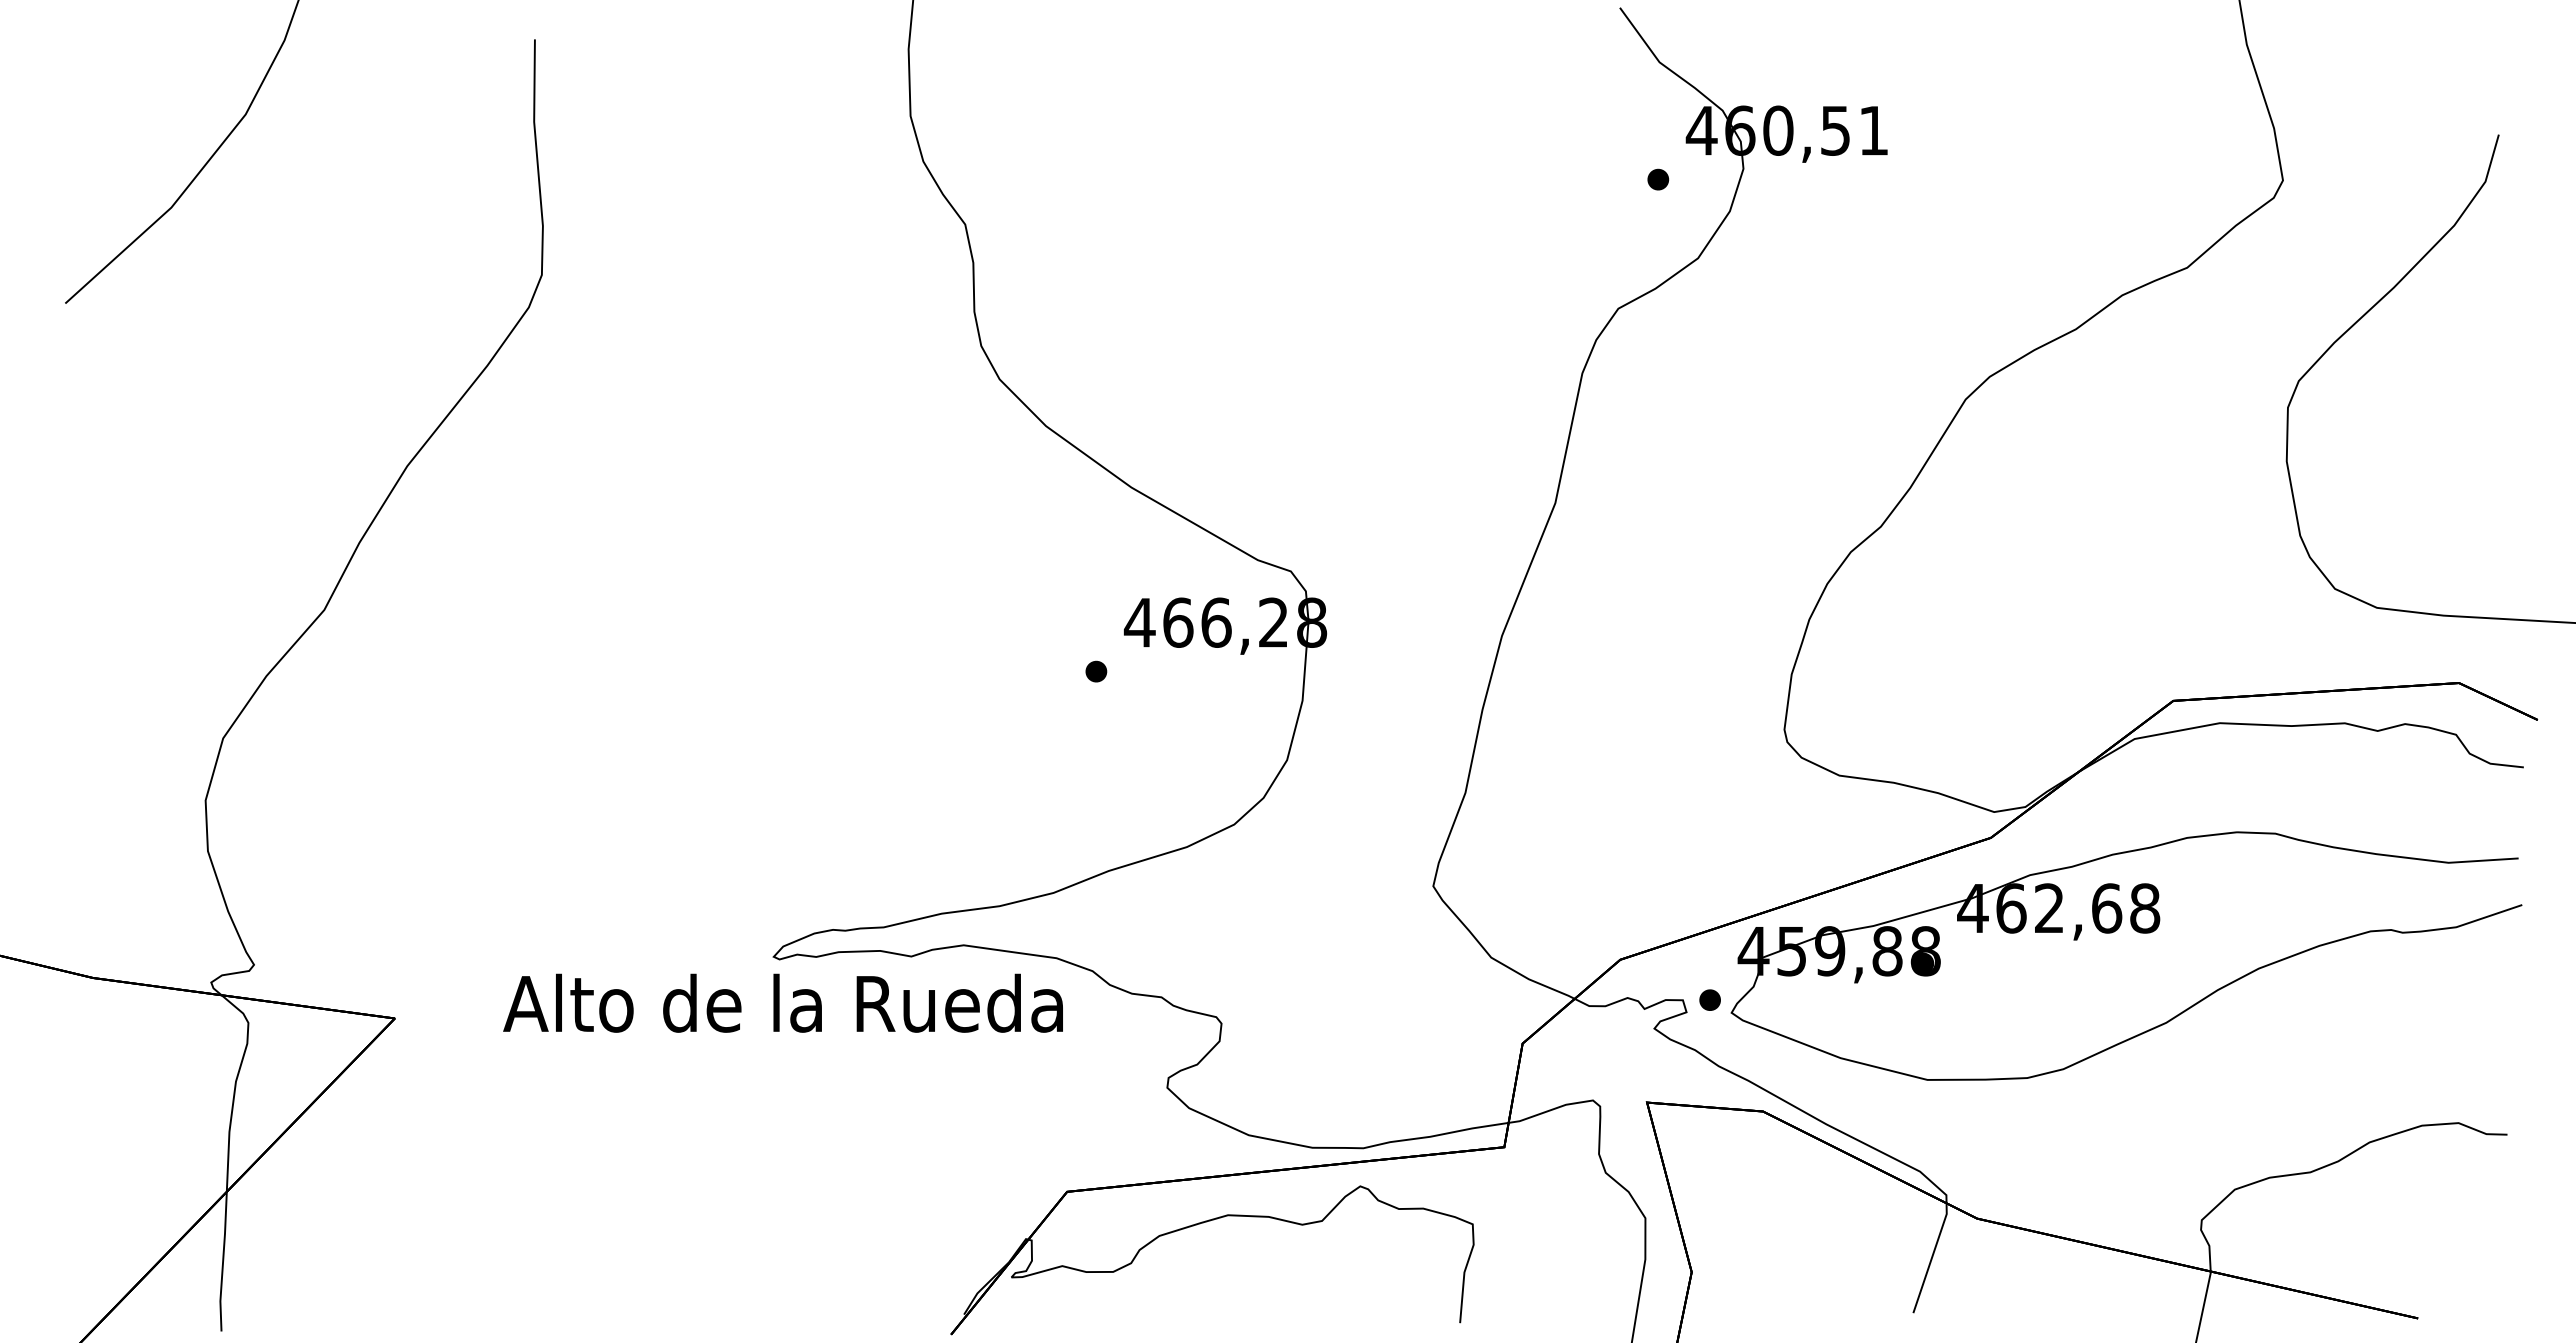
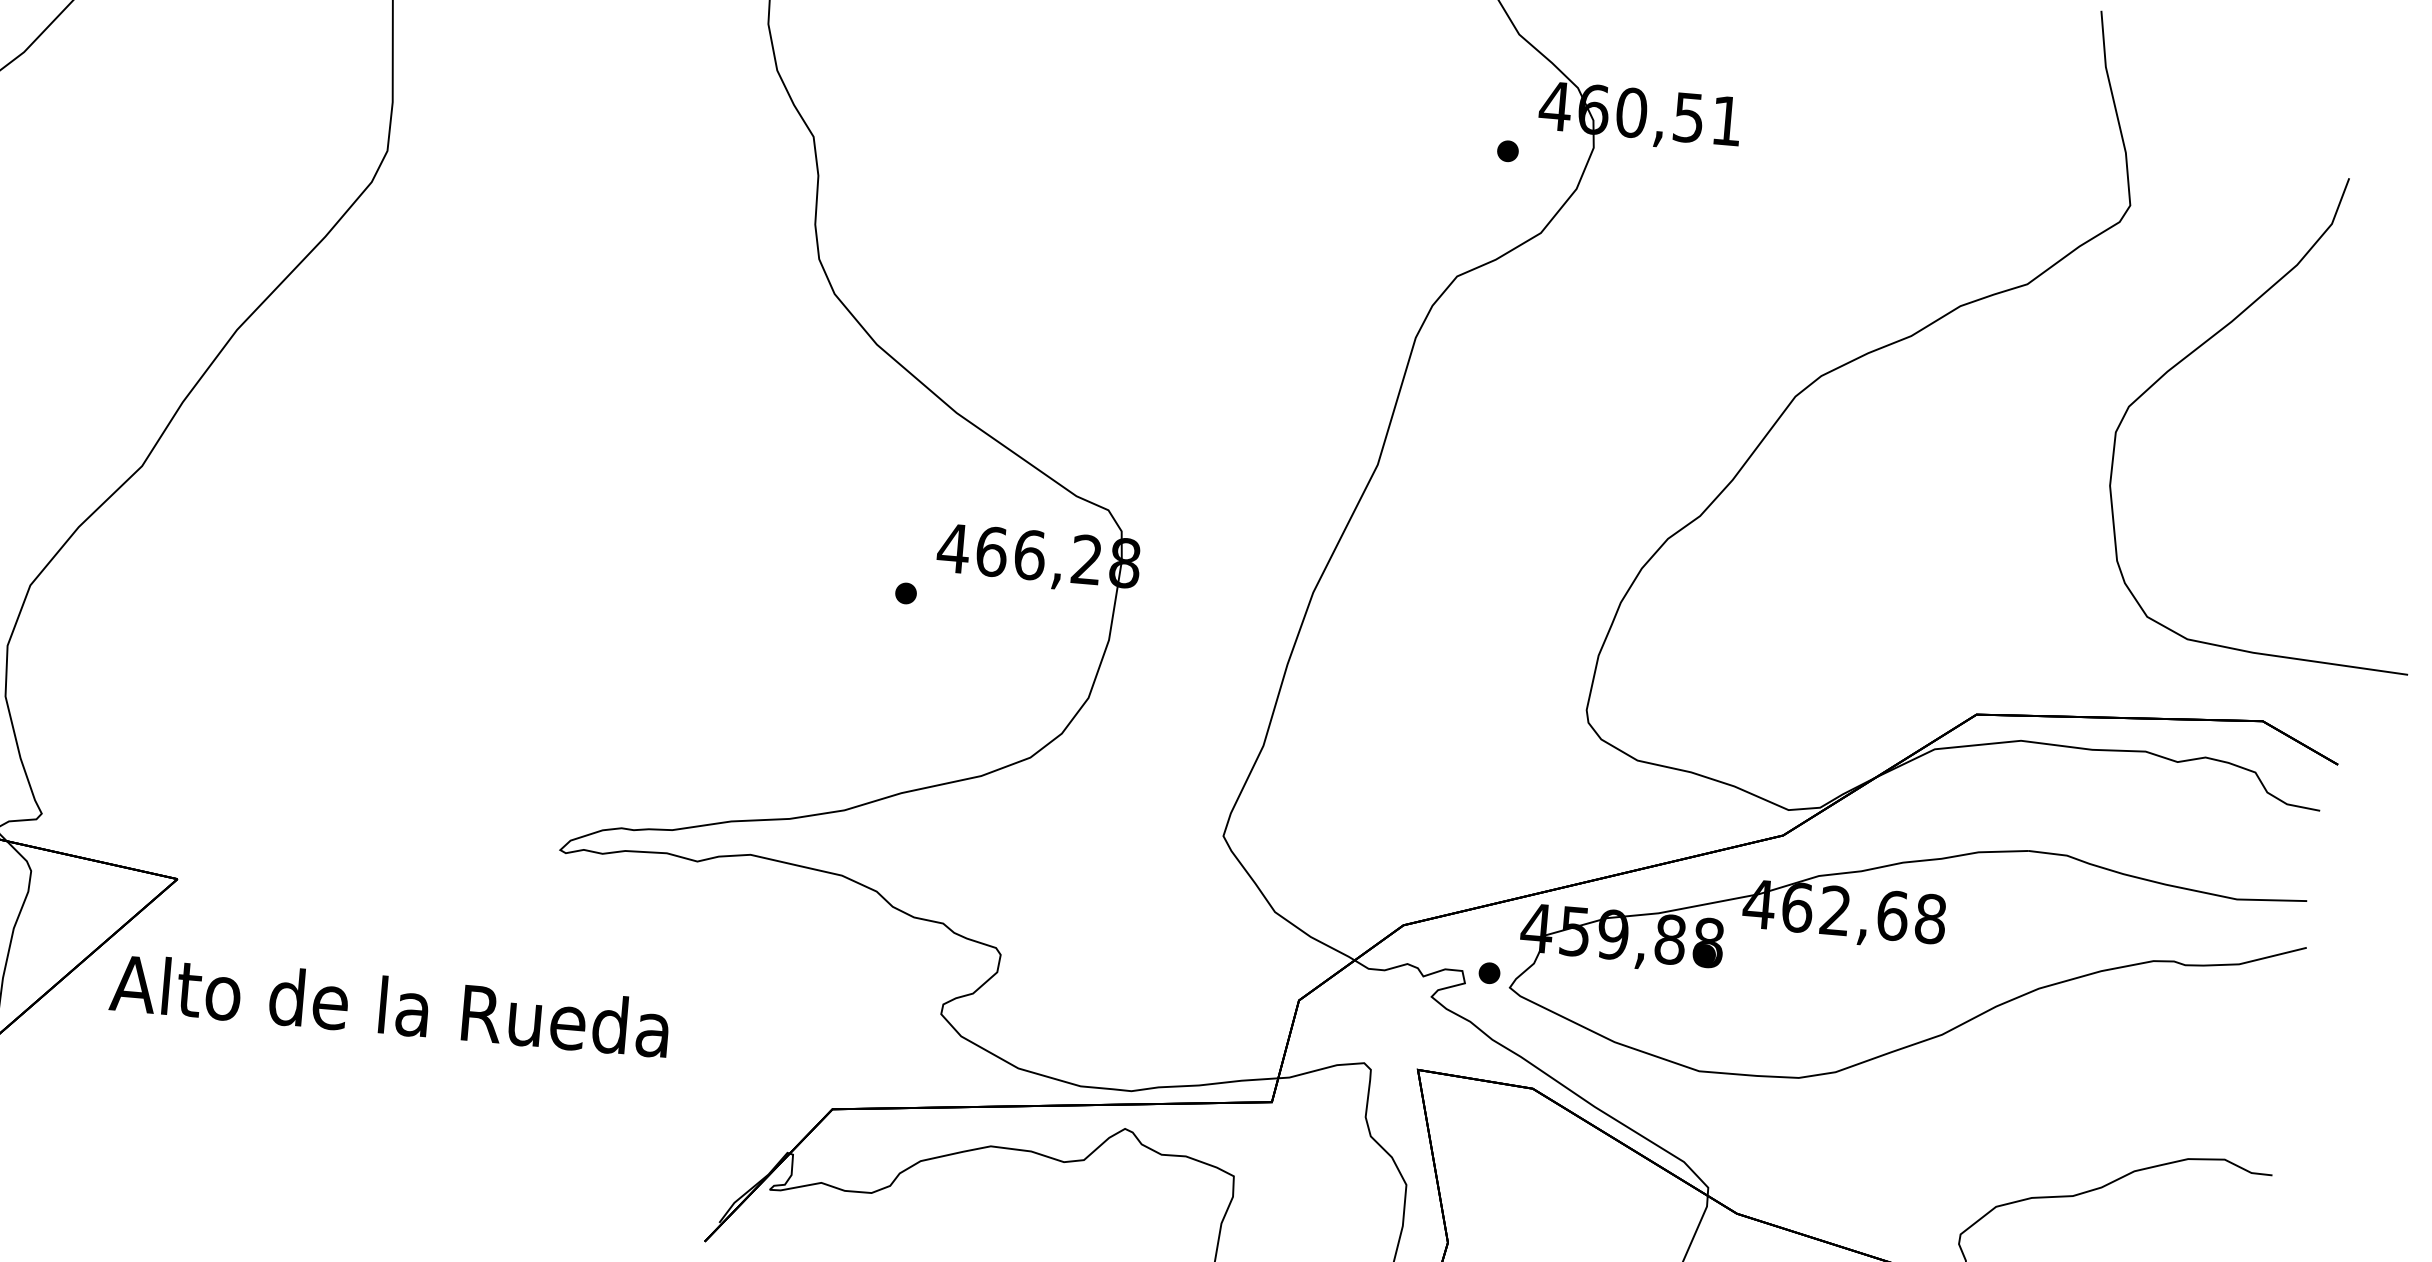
text: (782, 1002) -> (389, 1004), moved

